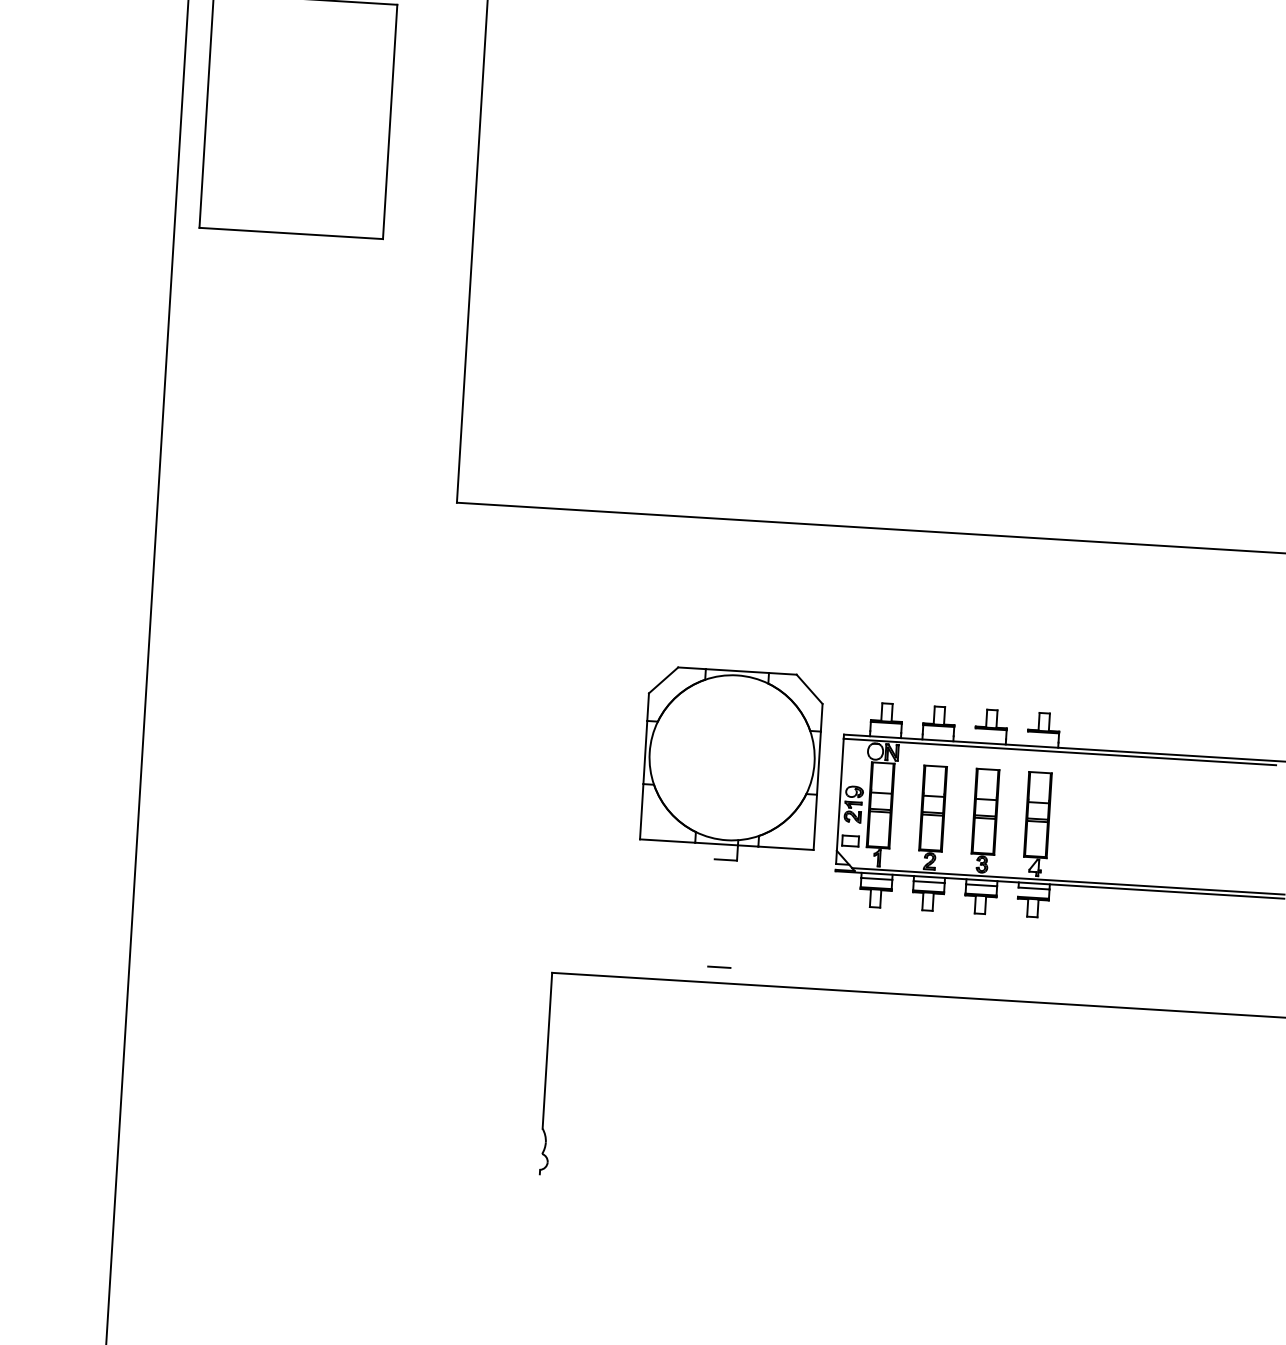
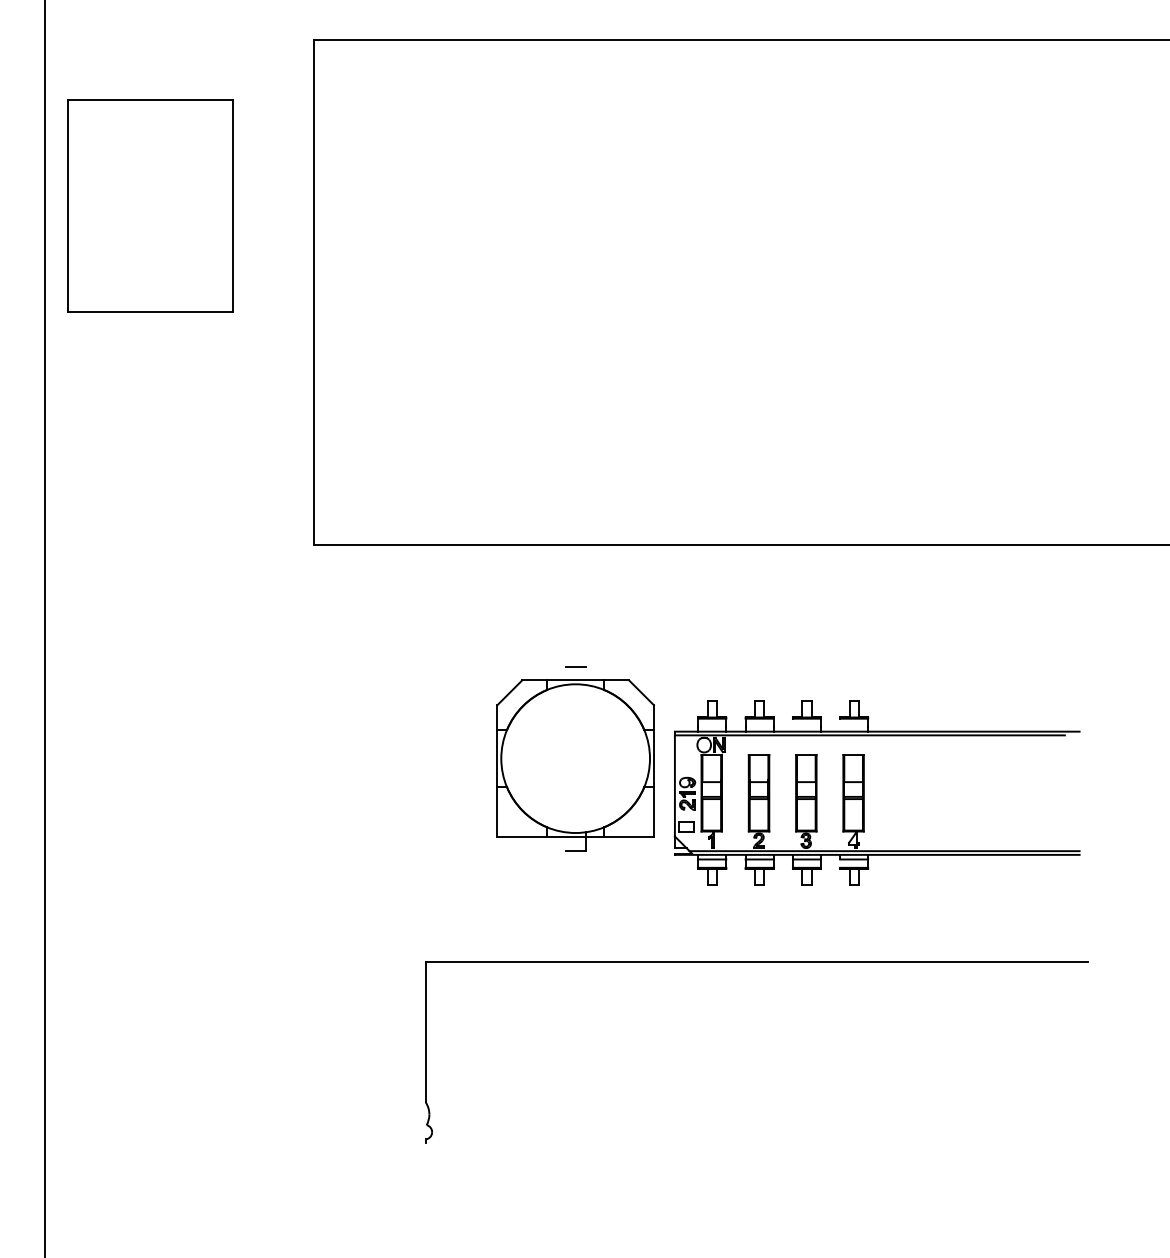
line: (719, 967) -> (575, 666), moved

